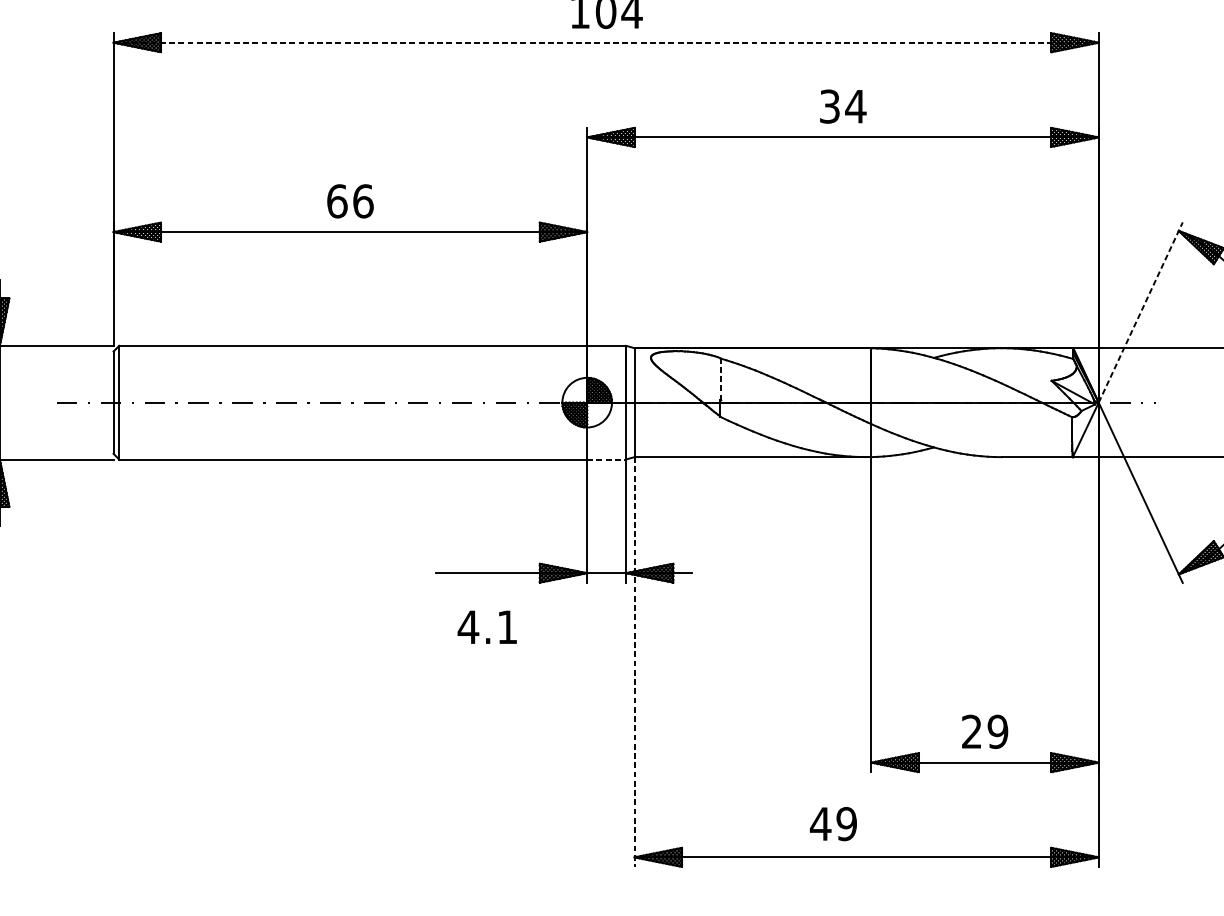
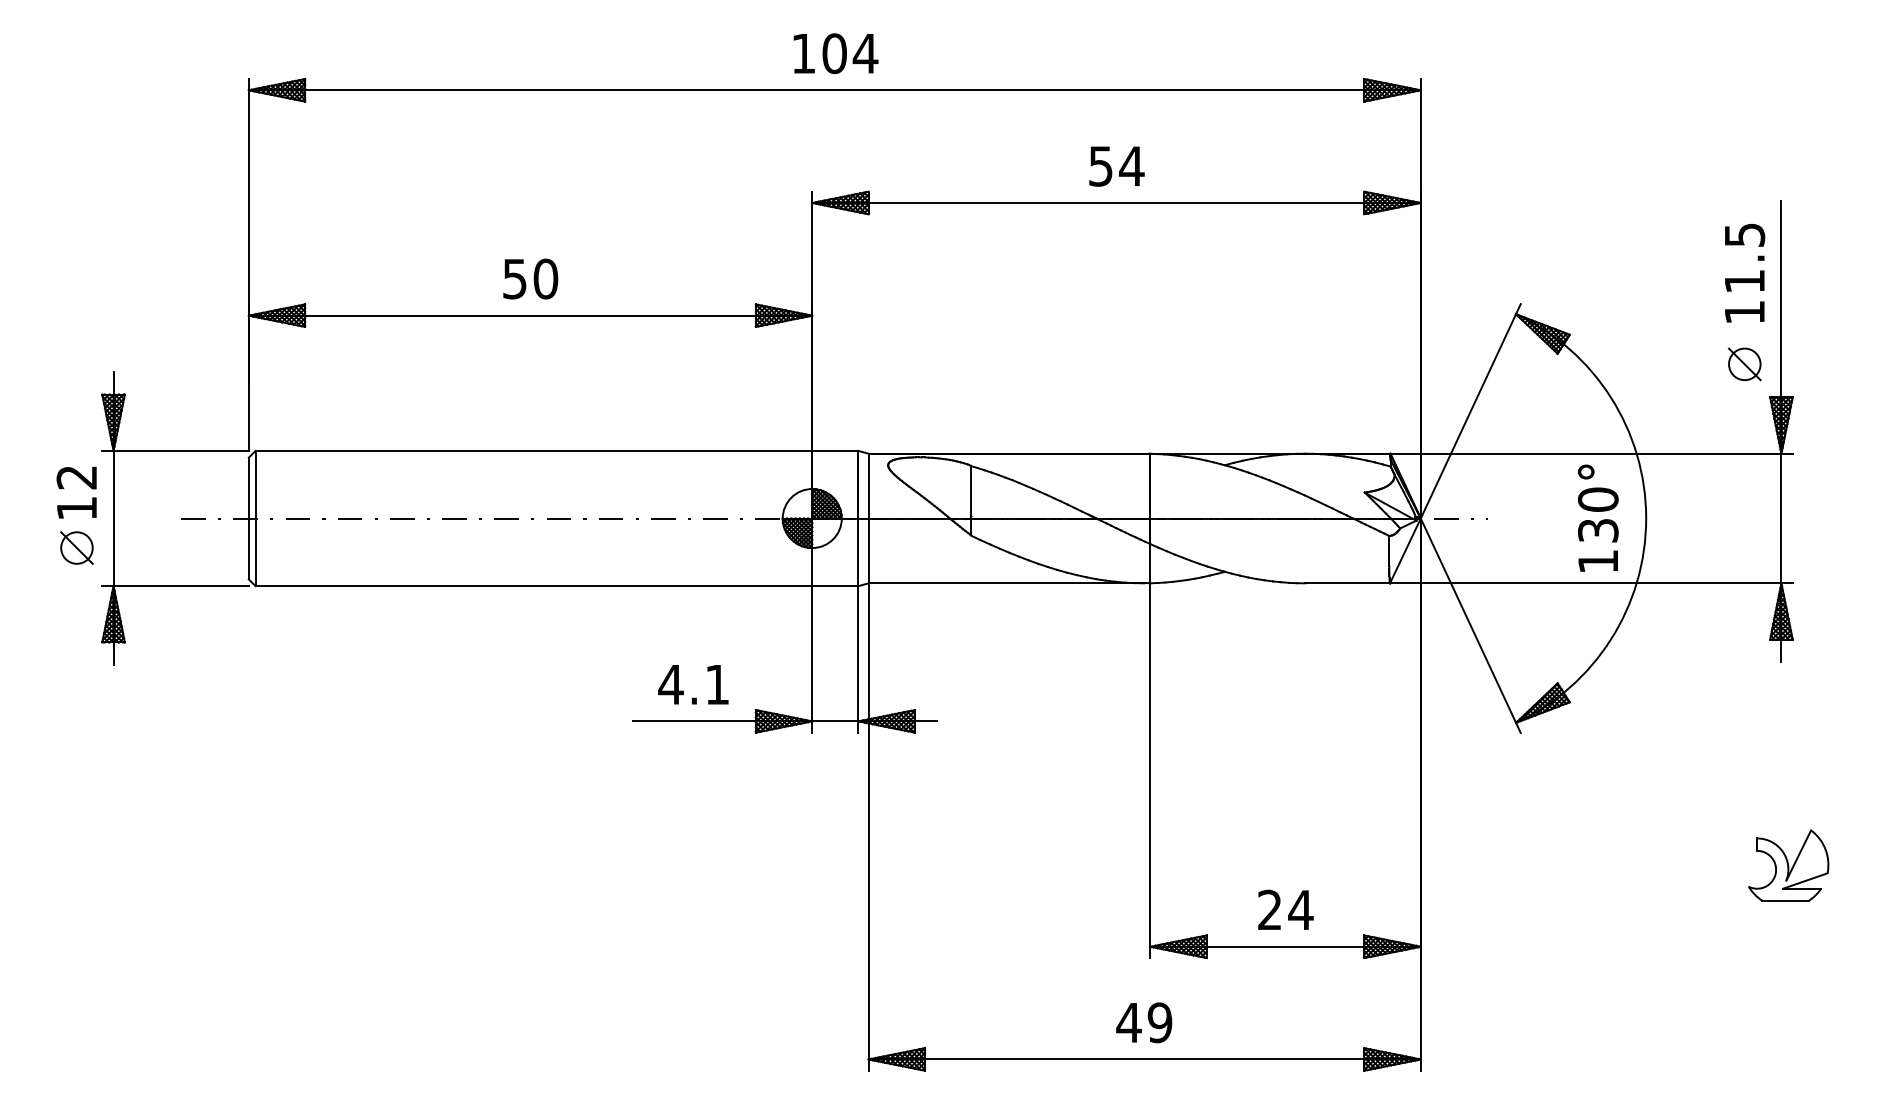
line: (605, 42) -> (834, 90), dashed -> solid
text: (829, 106) -> (1100, 166), 34 -> 54
text: (350, 200) -> (530, 278), 66 -> 50
line: (1141, 311) -> (1471, 410), dashed -> solid
line: (720, 379) -> (970, 490), dashed -> solid
line: (606, 459) -> (835, 586), dashed -> solid
text: (487, 627) -> (693, 684), moved
line: (634, 662) -> (868, 827), dashed -> solid
text: (997, 731) -> (1300, 909), 29 -> 24
text: (833, 823) -> (1144, 1022), moved

